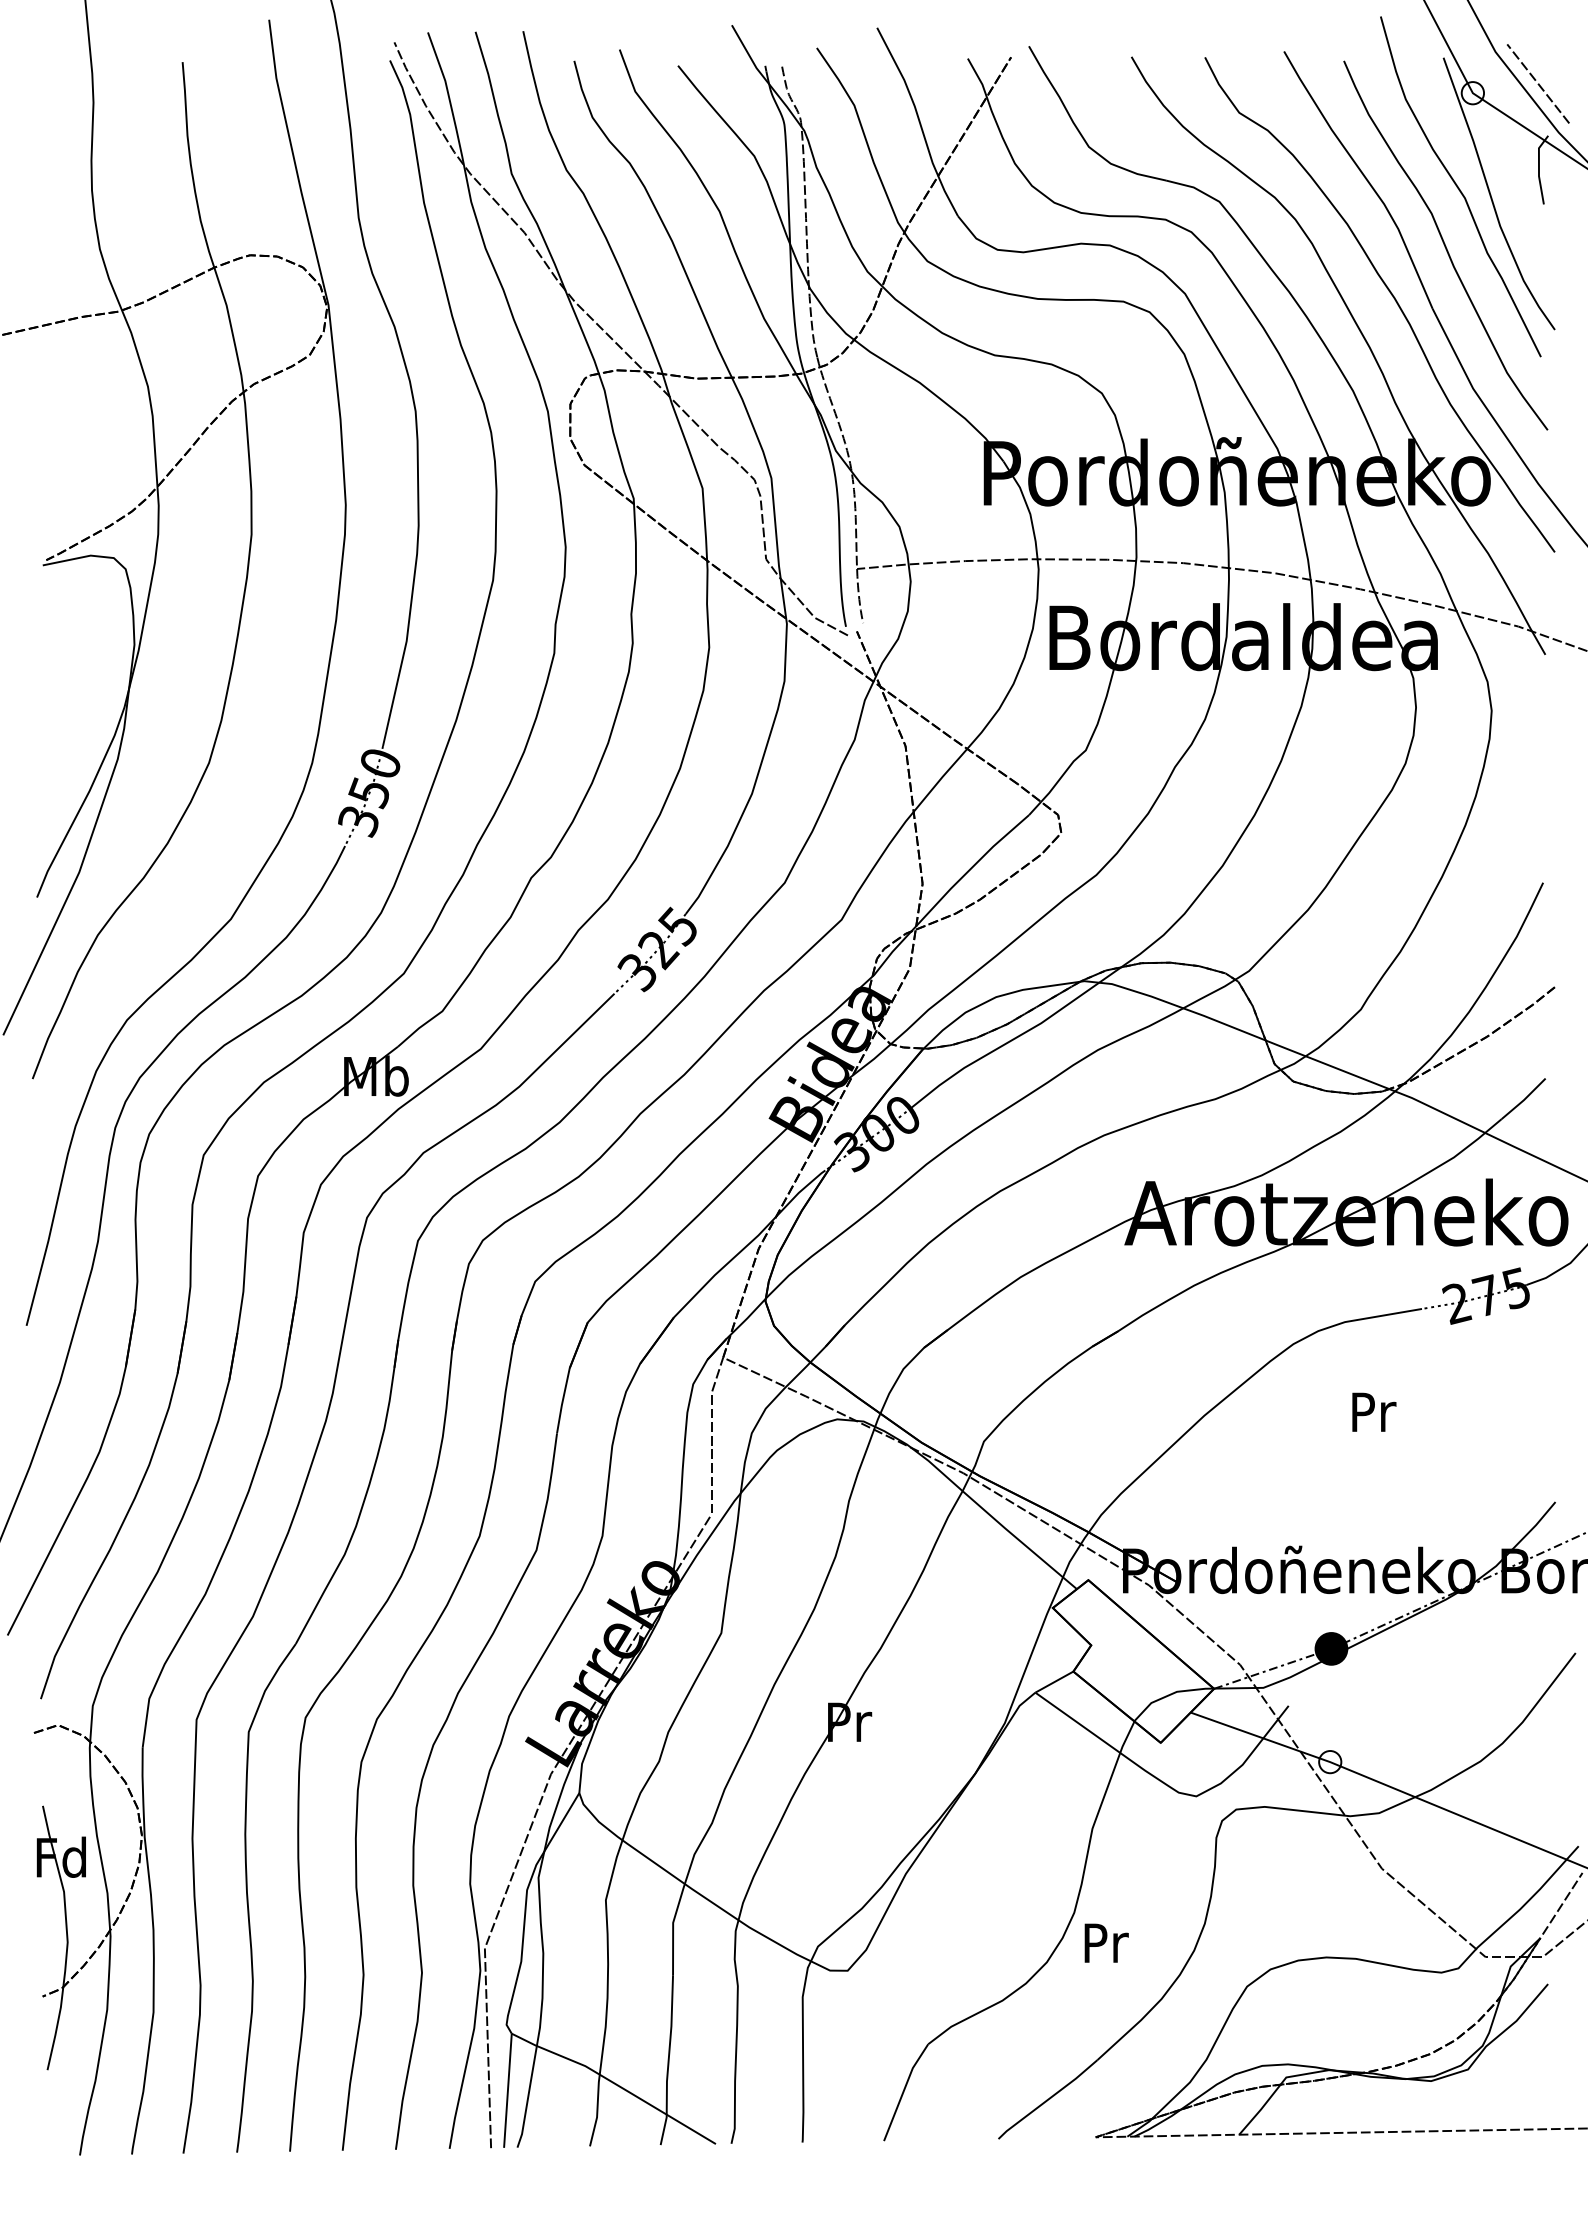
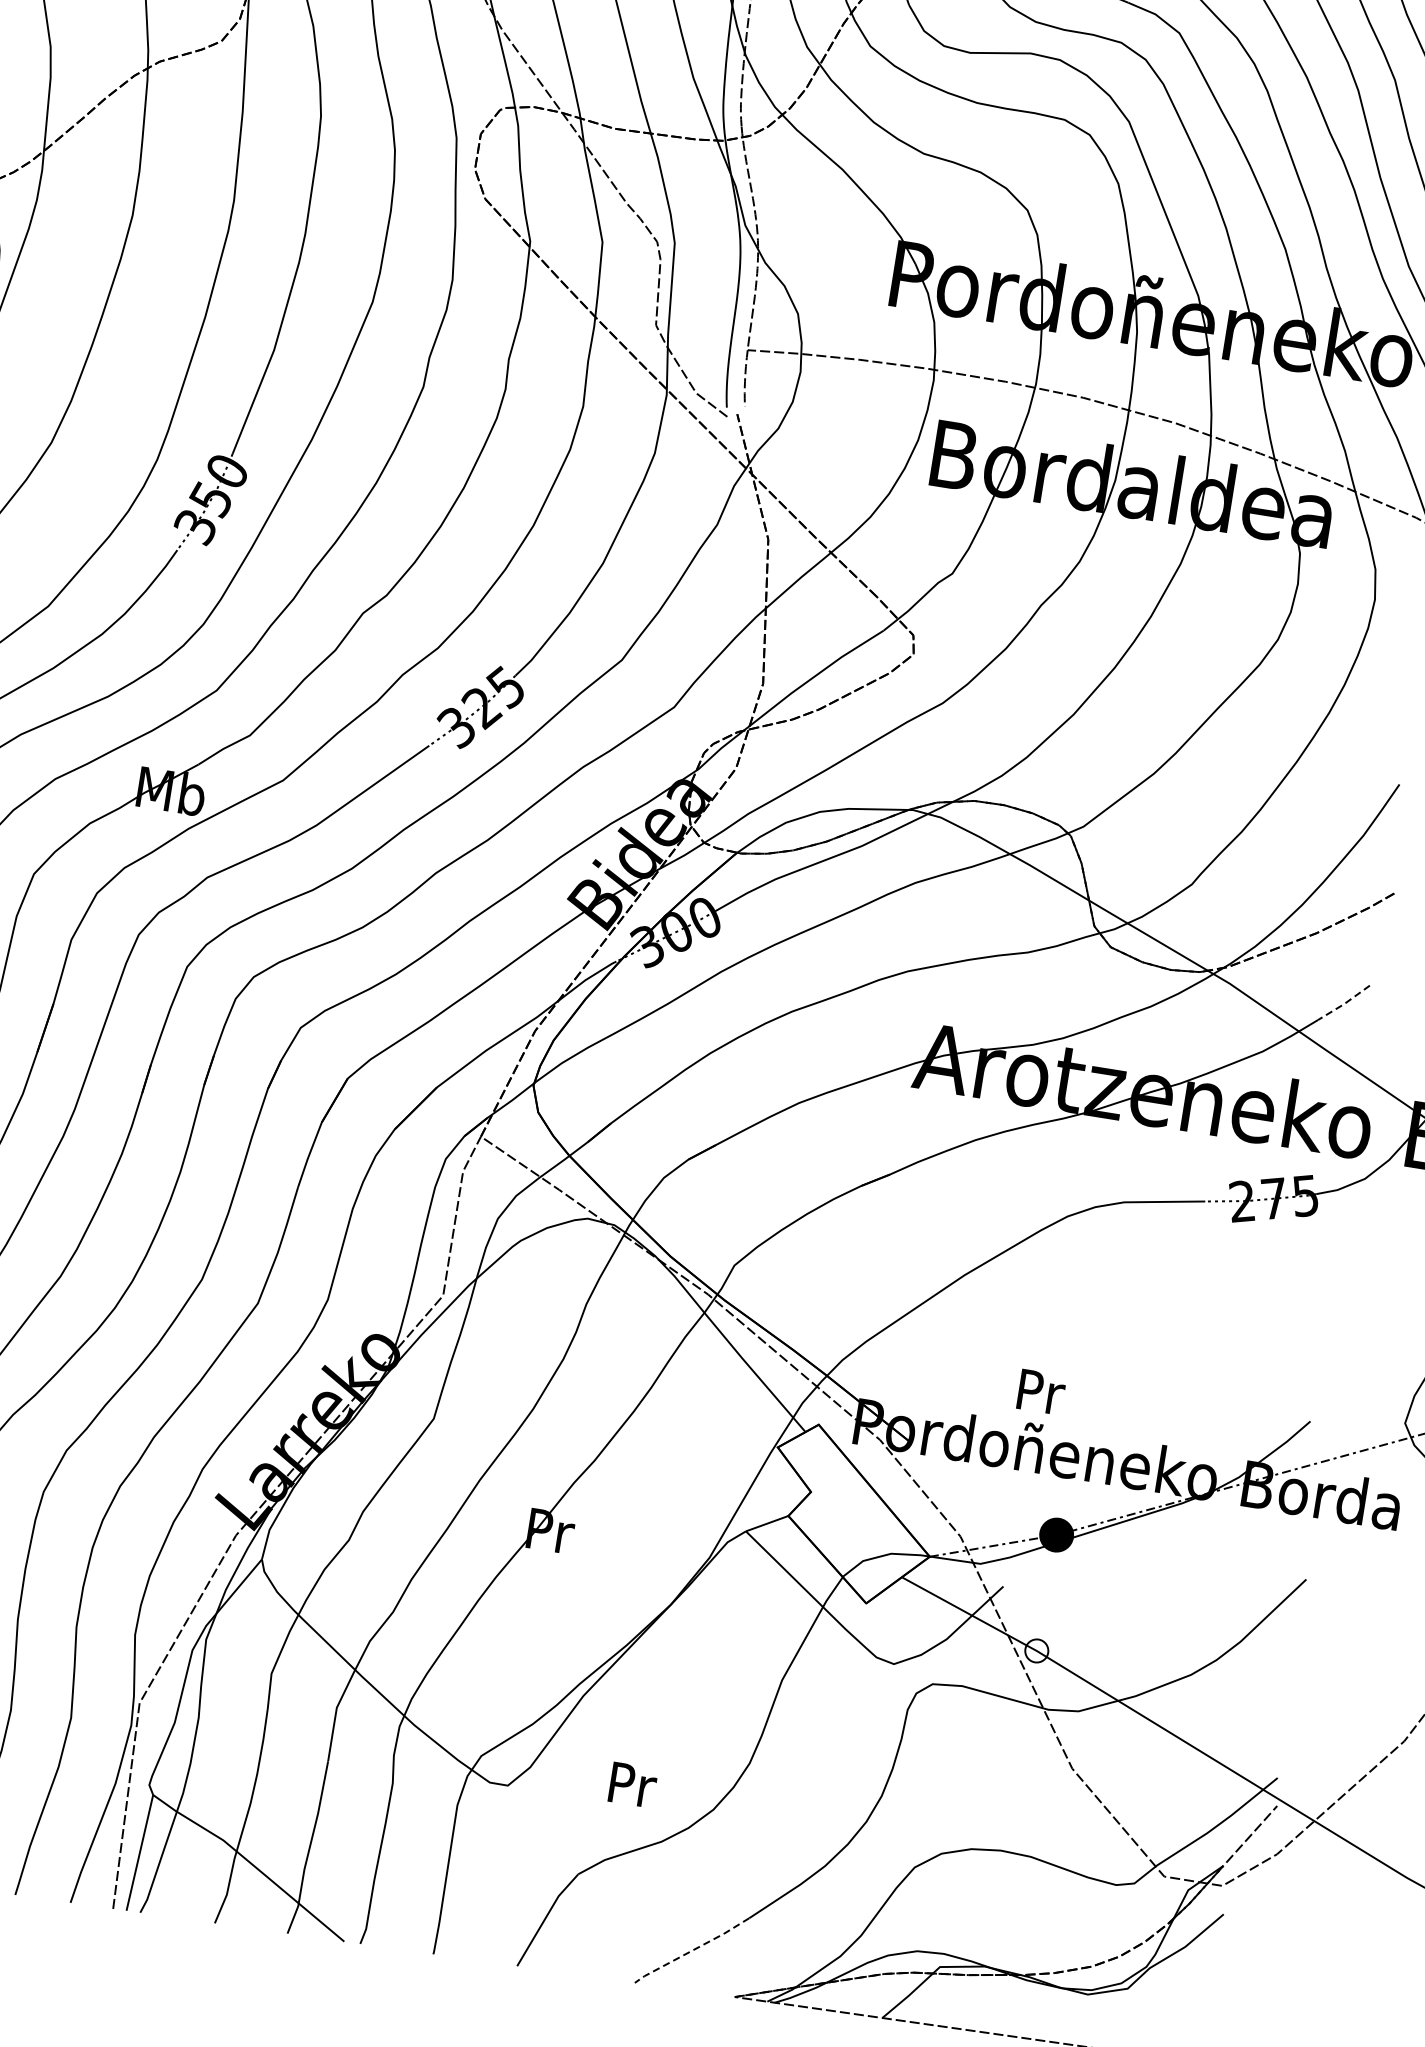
line: (1524, 1100) -> (1344, 1004), solid -> dashed
text: (1374, 1411) -> (1041, 1391), moved
text: (1106, 1942) -> (633, 1784), moved
line: (1048, 2099) -> (692, 1950), solid -> dashed

